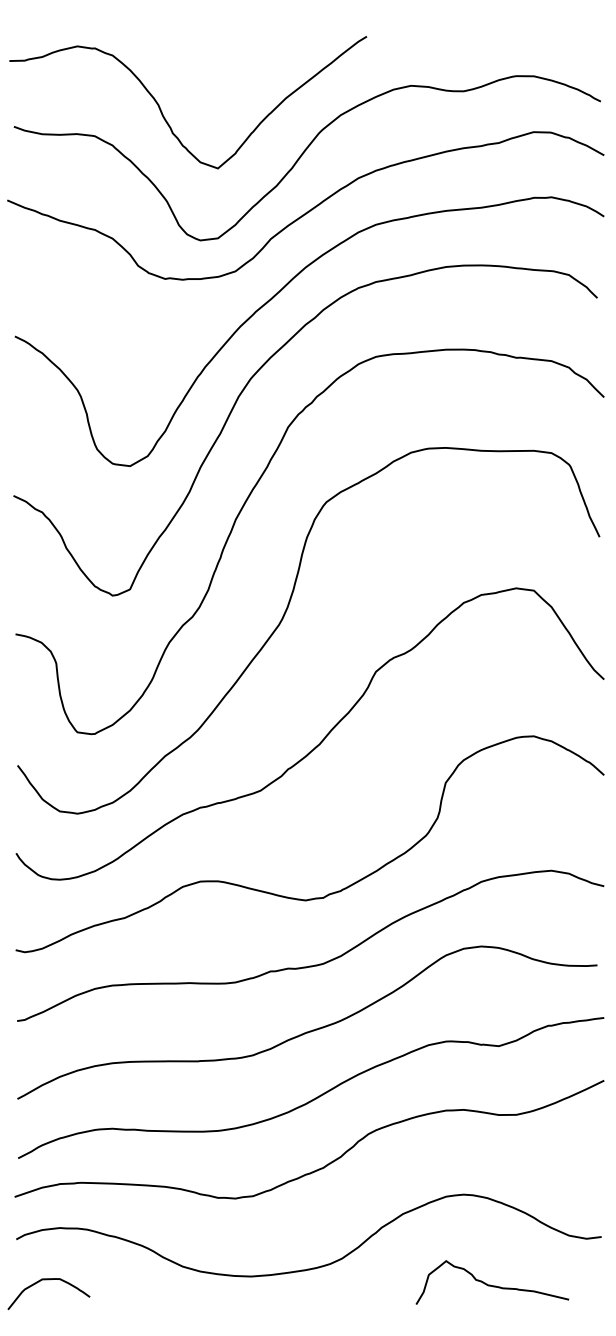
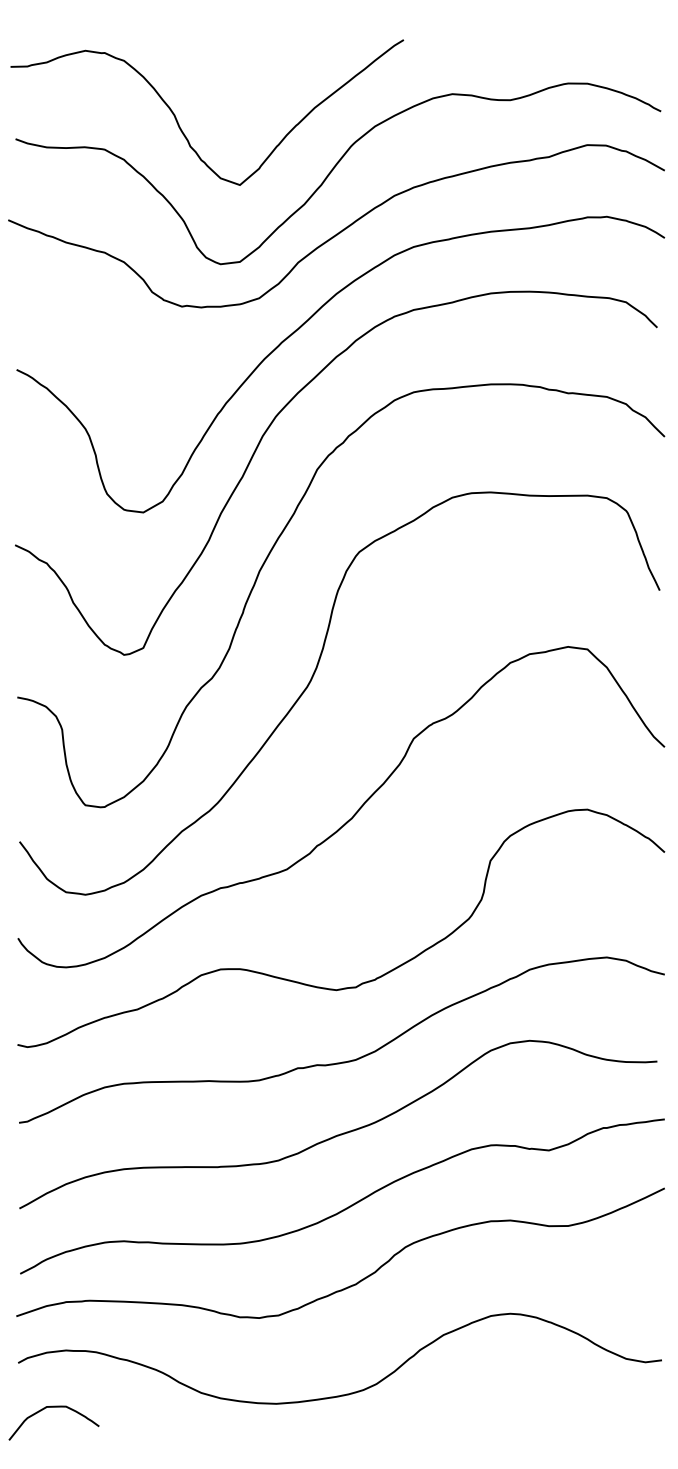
curve: (490, 1284) -> (539, 1412), removed

